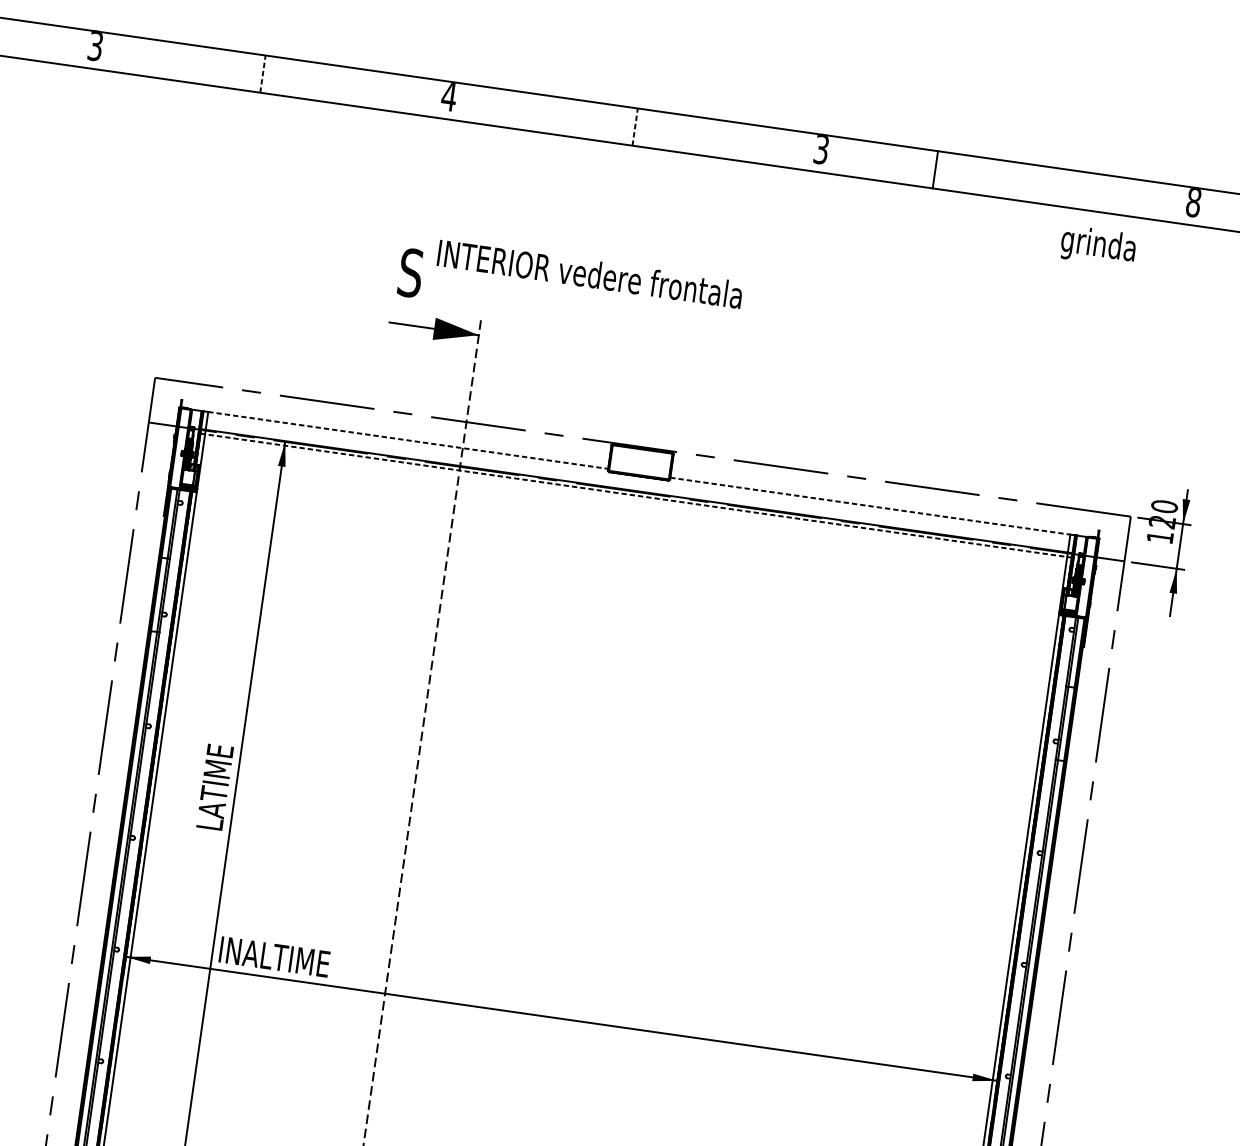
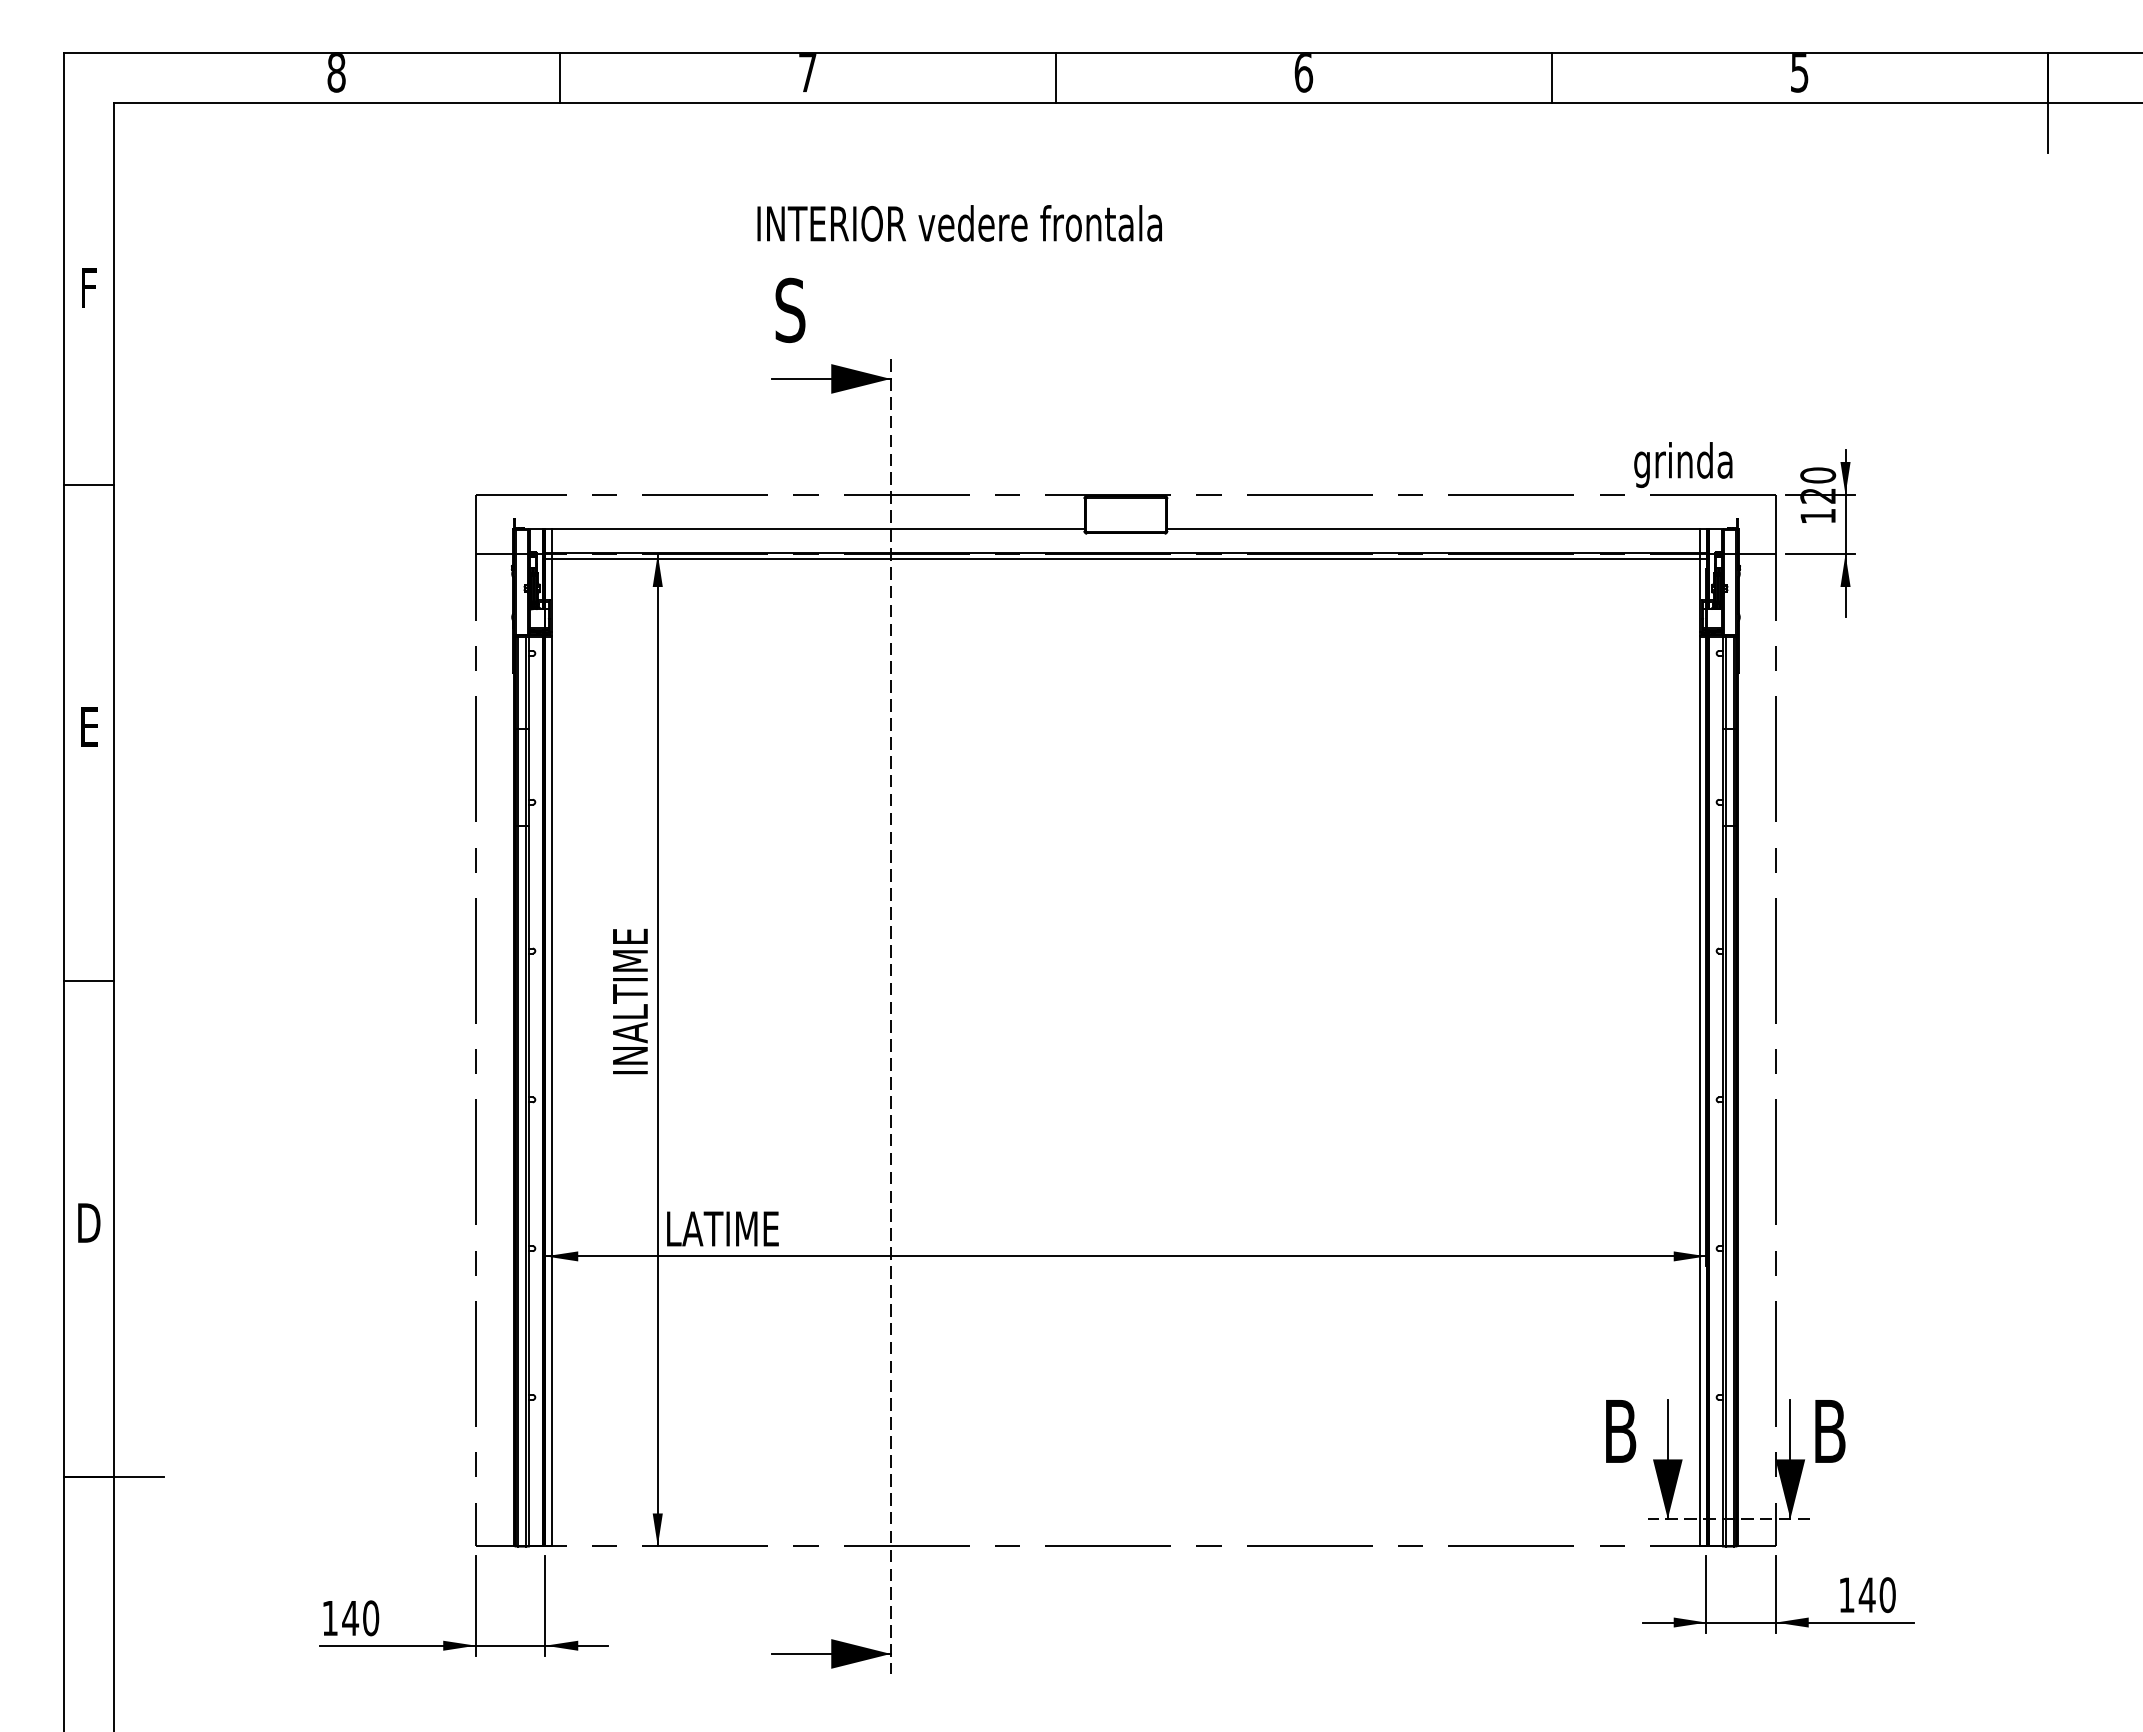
text: (95, 46) -> (336, 73), 3 -> 8
line: (263, 74) -> (560, 78), dashed -> solid
text: (448, 97) -> (807, 73), 4 -> 7
line: (635, 127) -> (1056, 78), dashed -> solid
text: (821, 150) -> (1303, 73), 3 -> 6
line: (935, 169) -> (1552, 77), moved
text: (1193, 203) -> (1799, 73), 8 -> 5
text: (1098, 246) -> (1683, 464), moved
text: (589, 274) -> (959, 223), moved
line: (408, 440) -> (818, 529), dashed -> solid
line: (635, 495) -> (1125, 559), dashed -> solid
line: (870, 506) -> (1433, 529), dashed -> solid
text: (217, 773) -> (630, 999), LATIME -> INALTIME
text: (276, 956) -> (741, 1228), INALTIME -> LATIME

